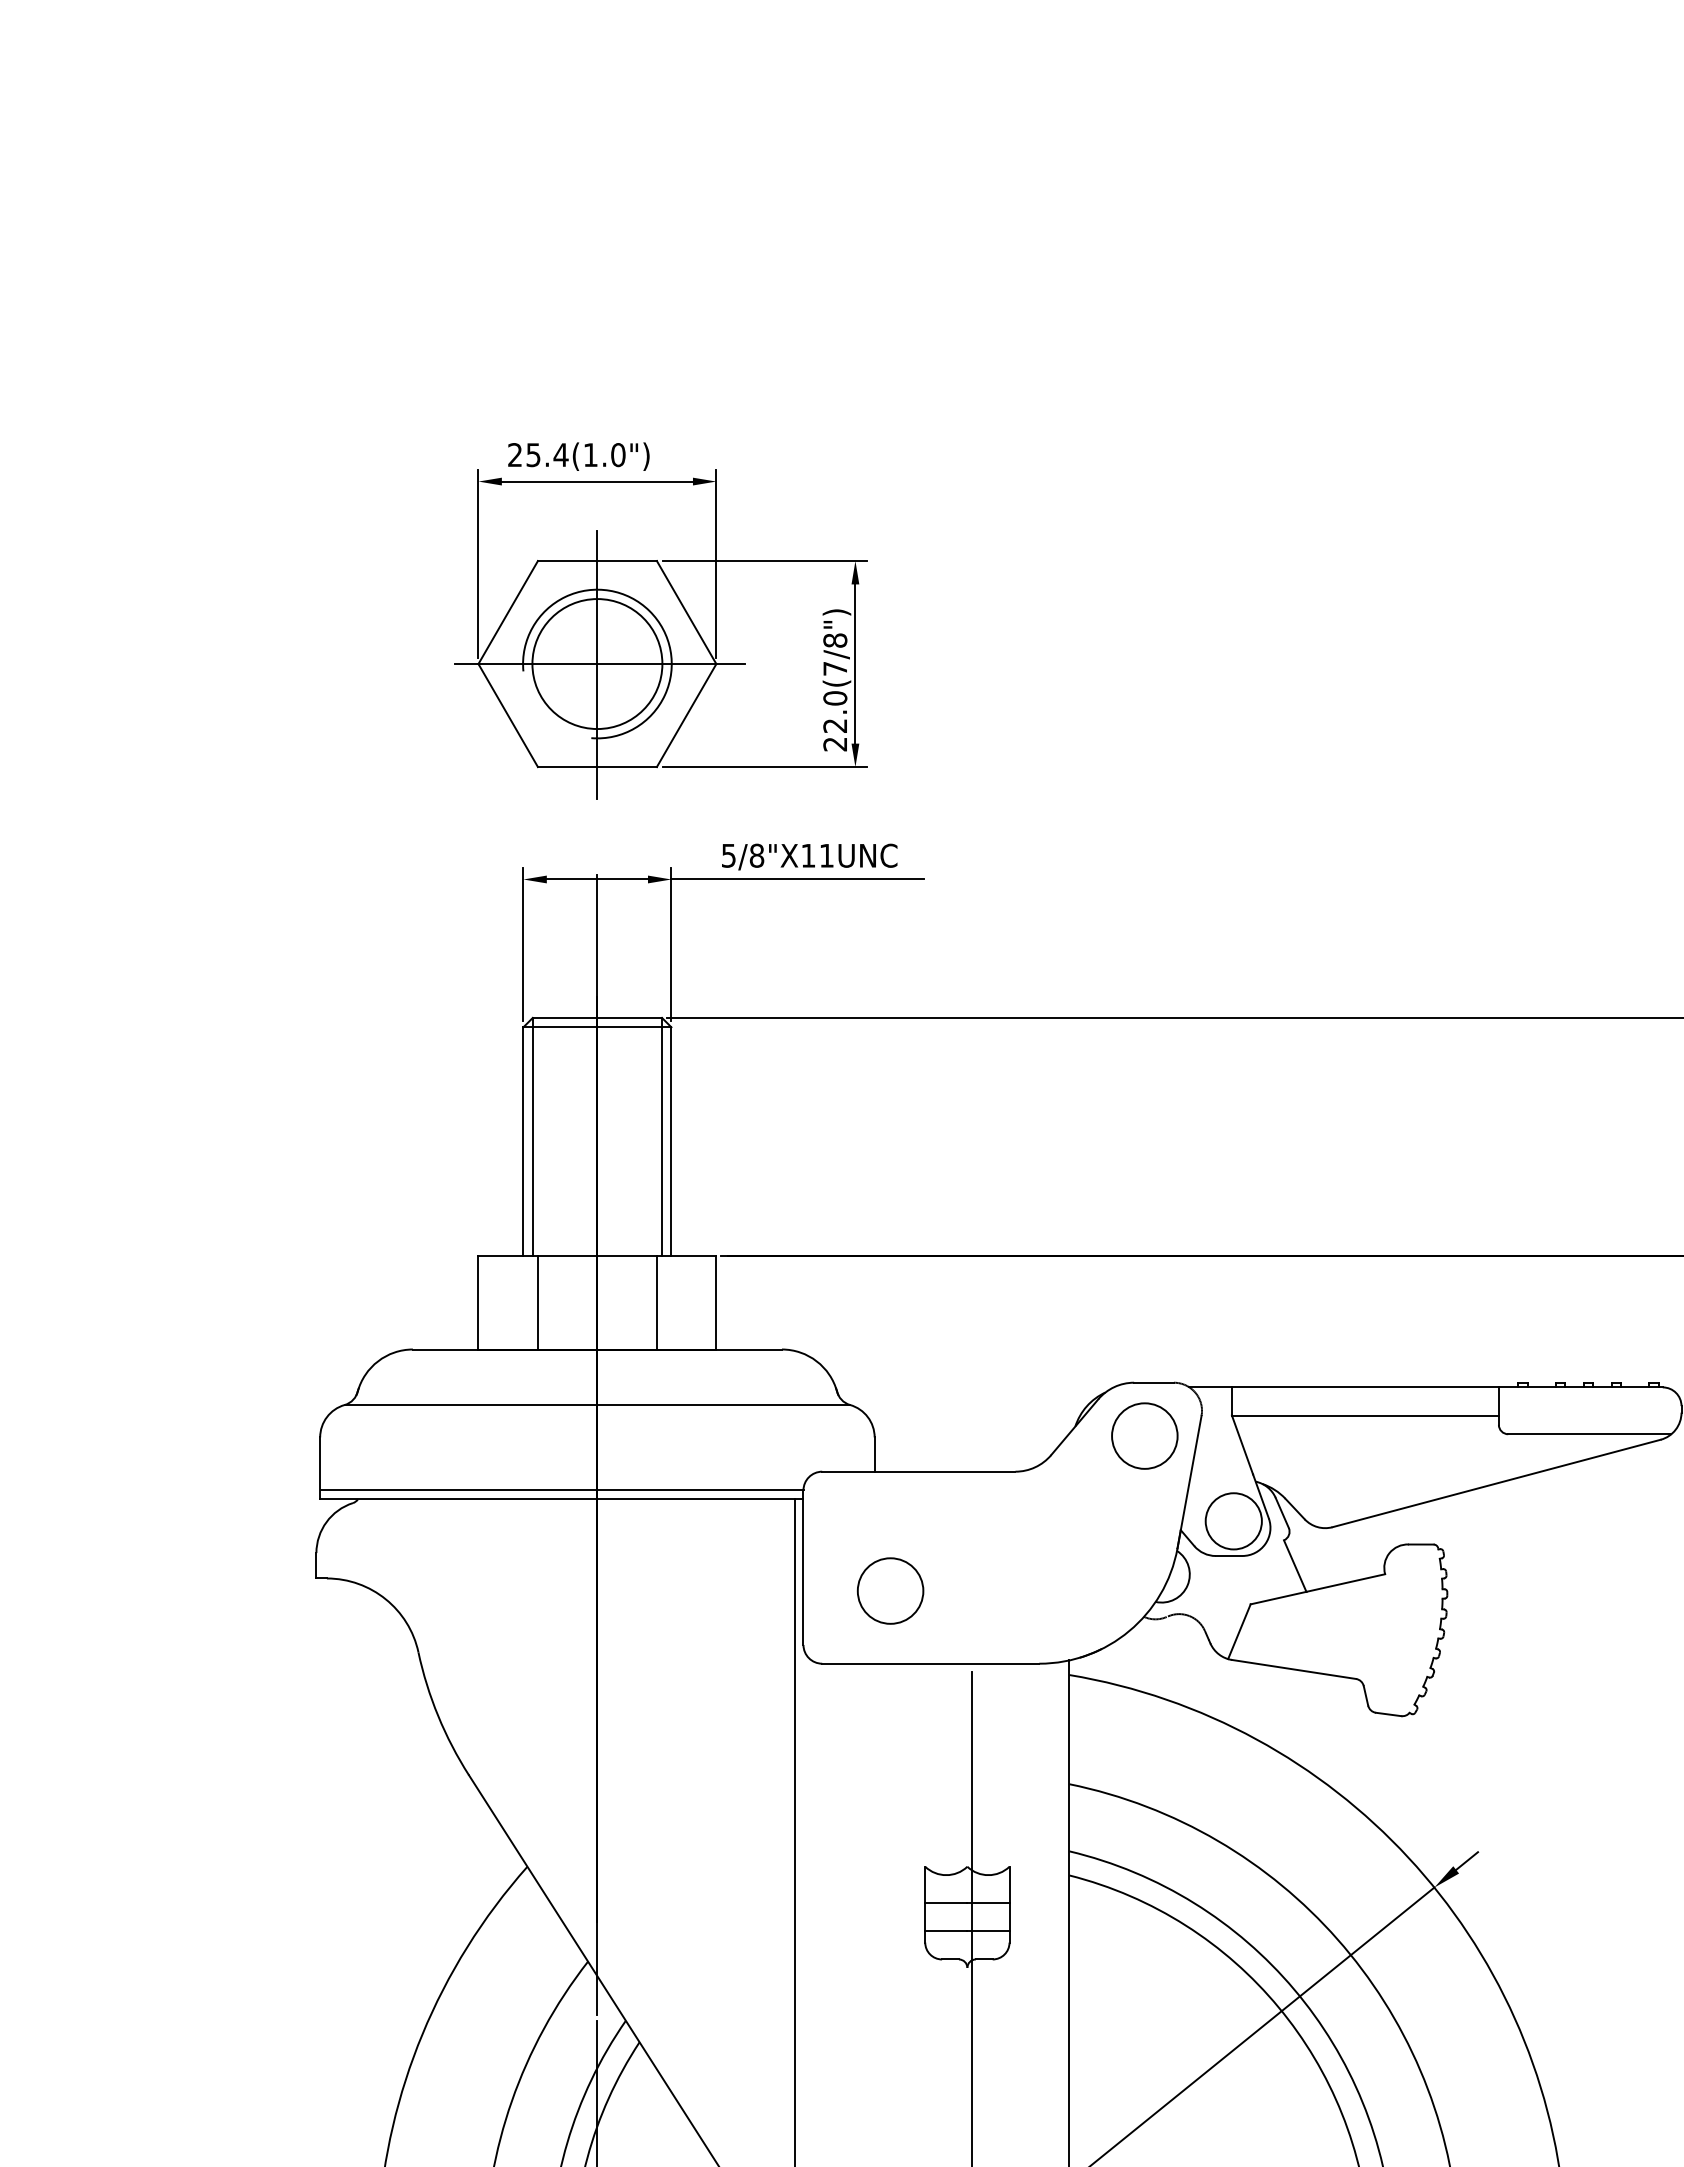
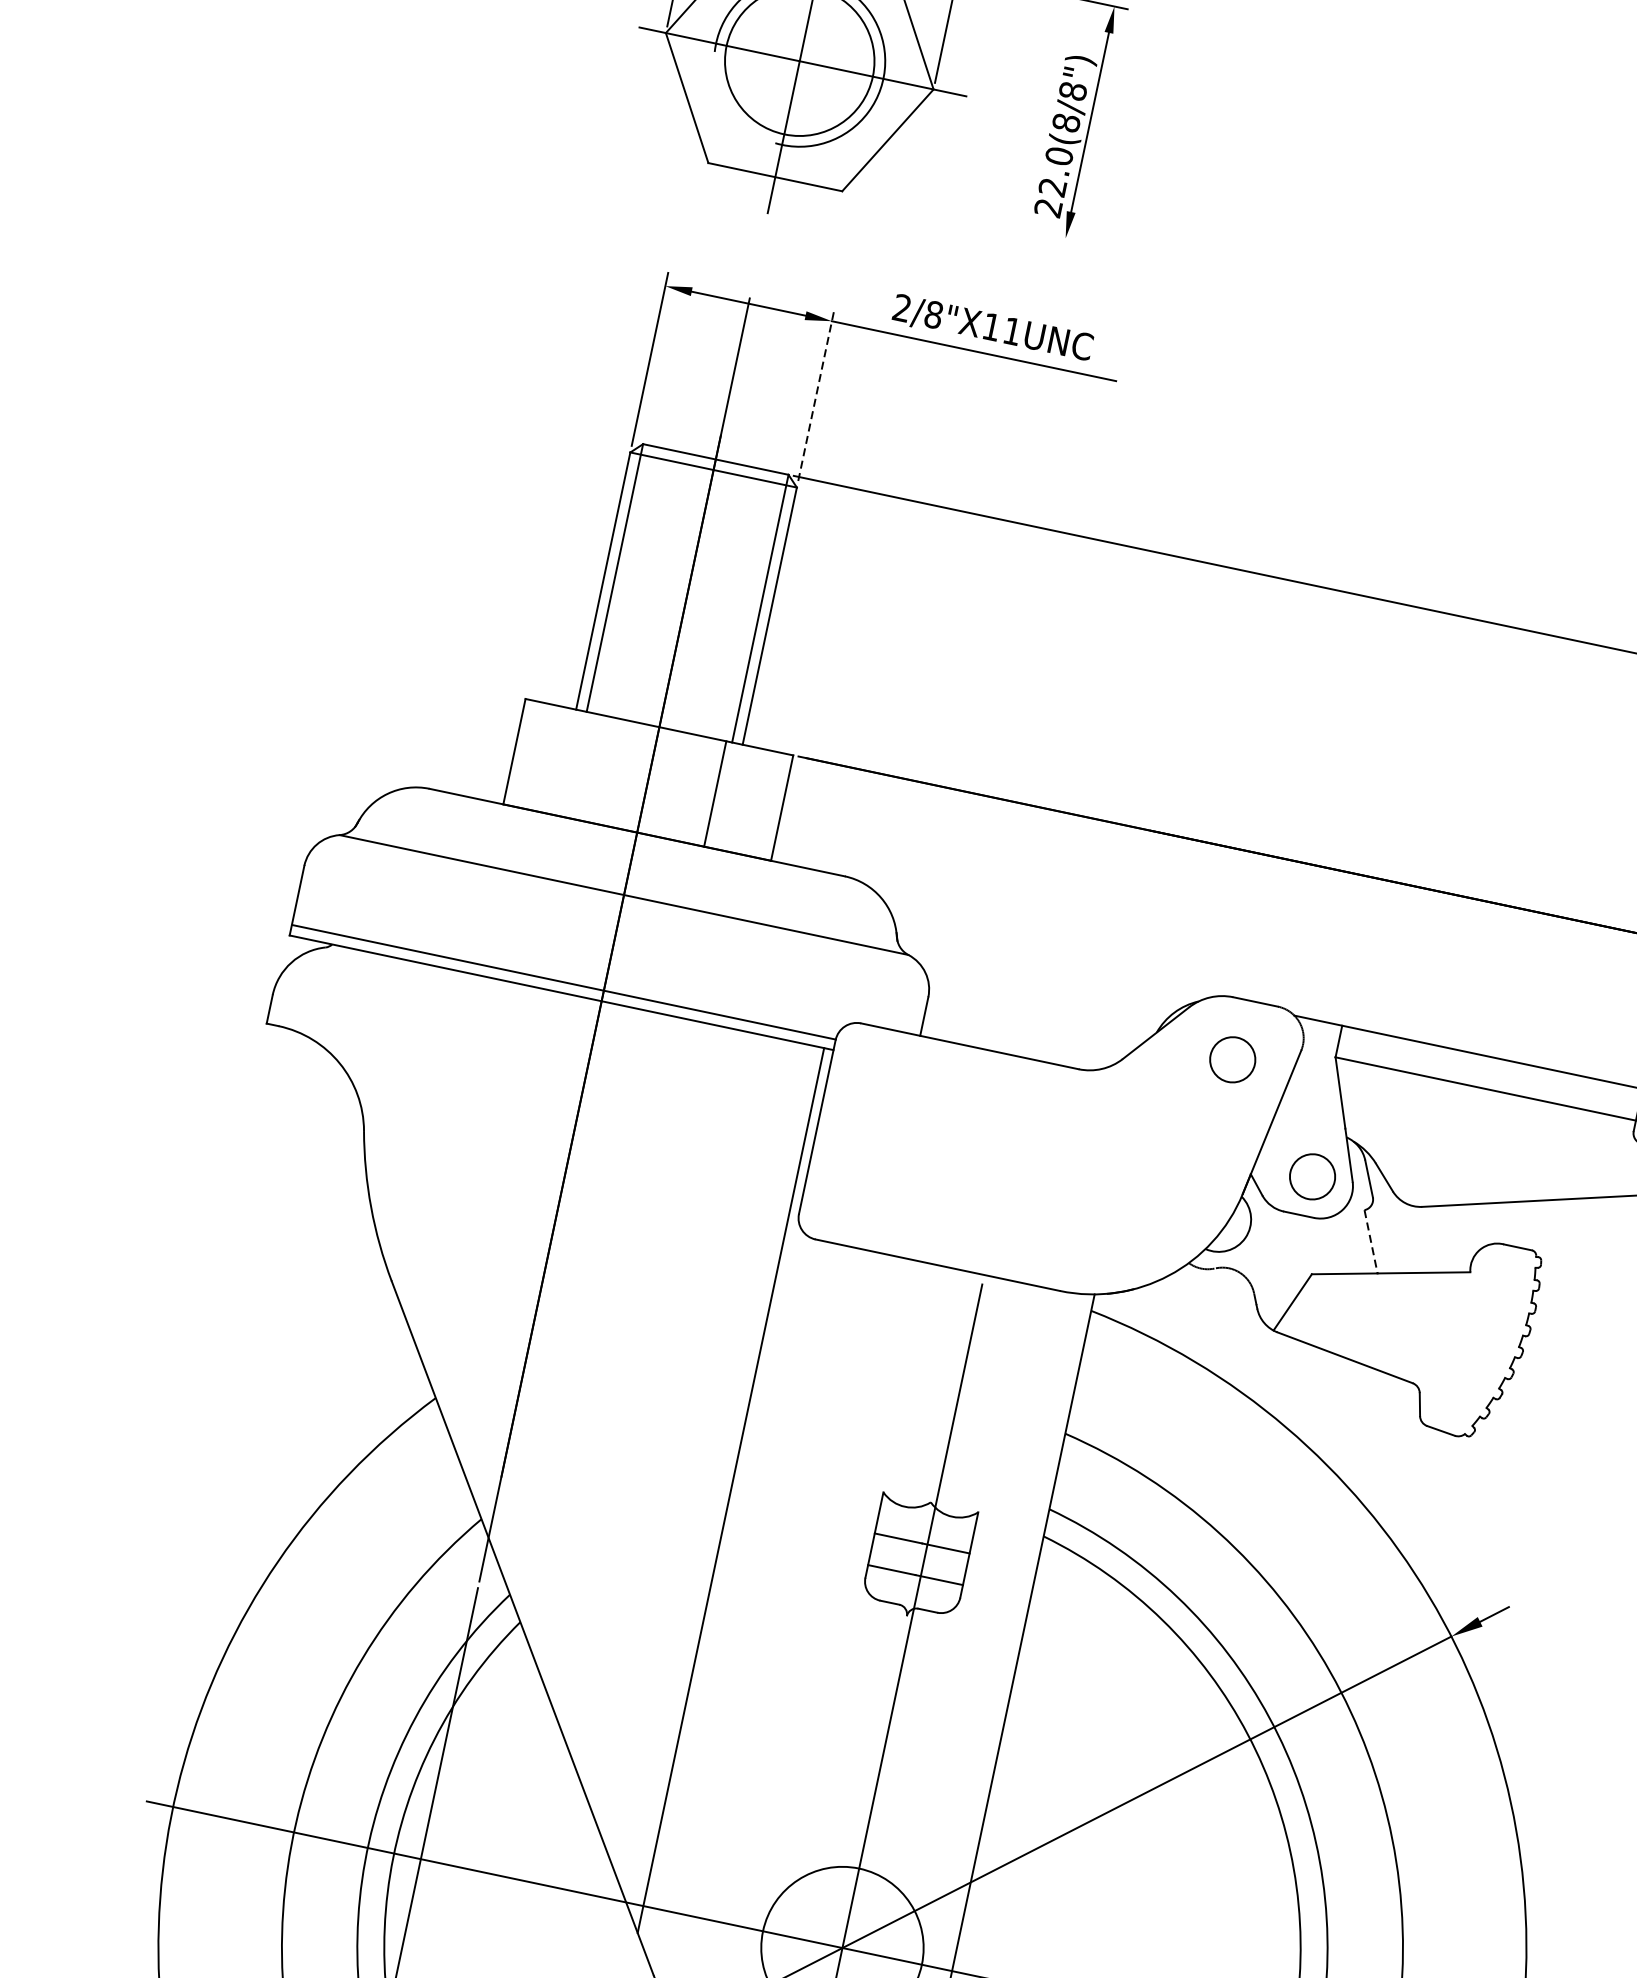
text: (835, 668) -> (1066, 122), 22.0(7/8") -> 22.0(8/8")
line: (764, 767) -> (963, 217), removed
text: (728, 855) -> (901, 307), 5/8"X11UNC -> 2/8"X11UNC
line: (671, 944) -> (816, 394), solid -> dashed
line: (537, 1302) -> (580, 765), removed
circle: (1144, 1435) -> (1232, 1059), size x0.6
circle: (1233, 1521) -> (1312, 1176), size x0.7
line: (1295, 1566) -> (1371, 1242), solid -> dashed
circle: (890, 1590) -> (909, 1173), removed

